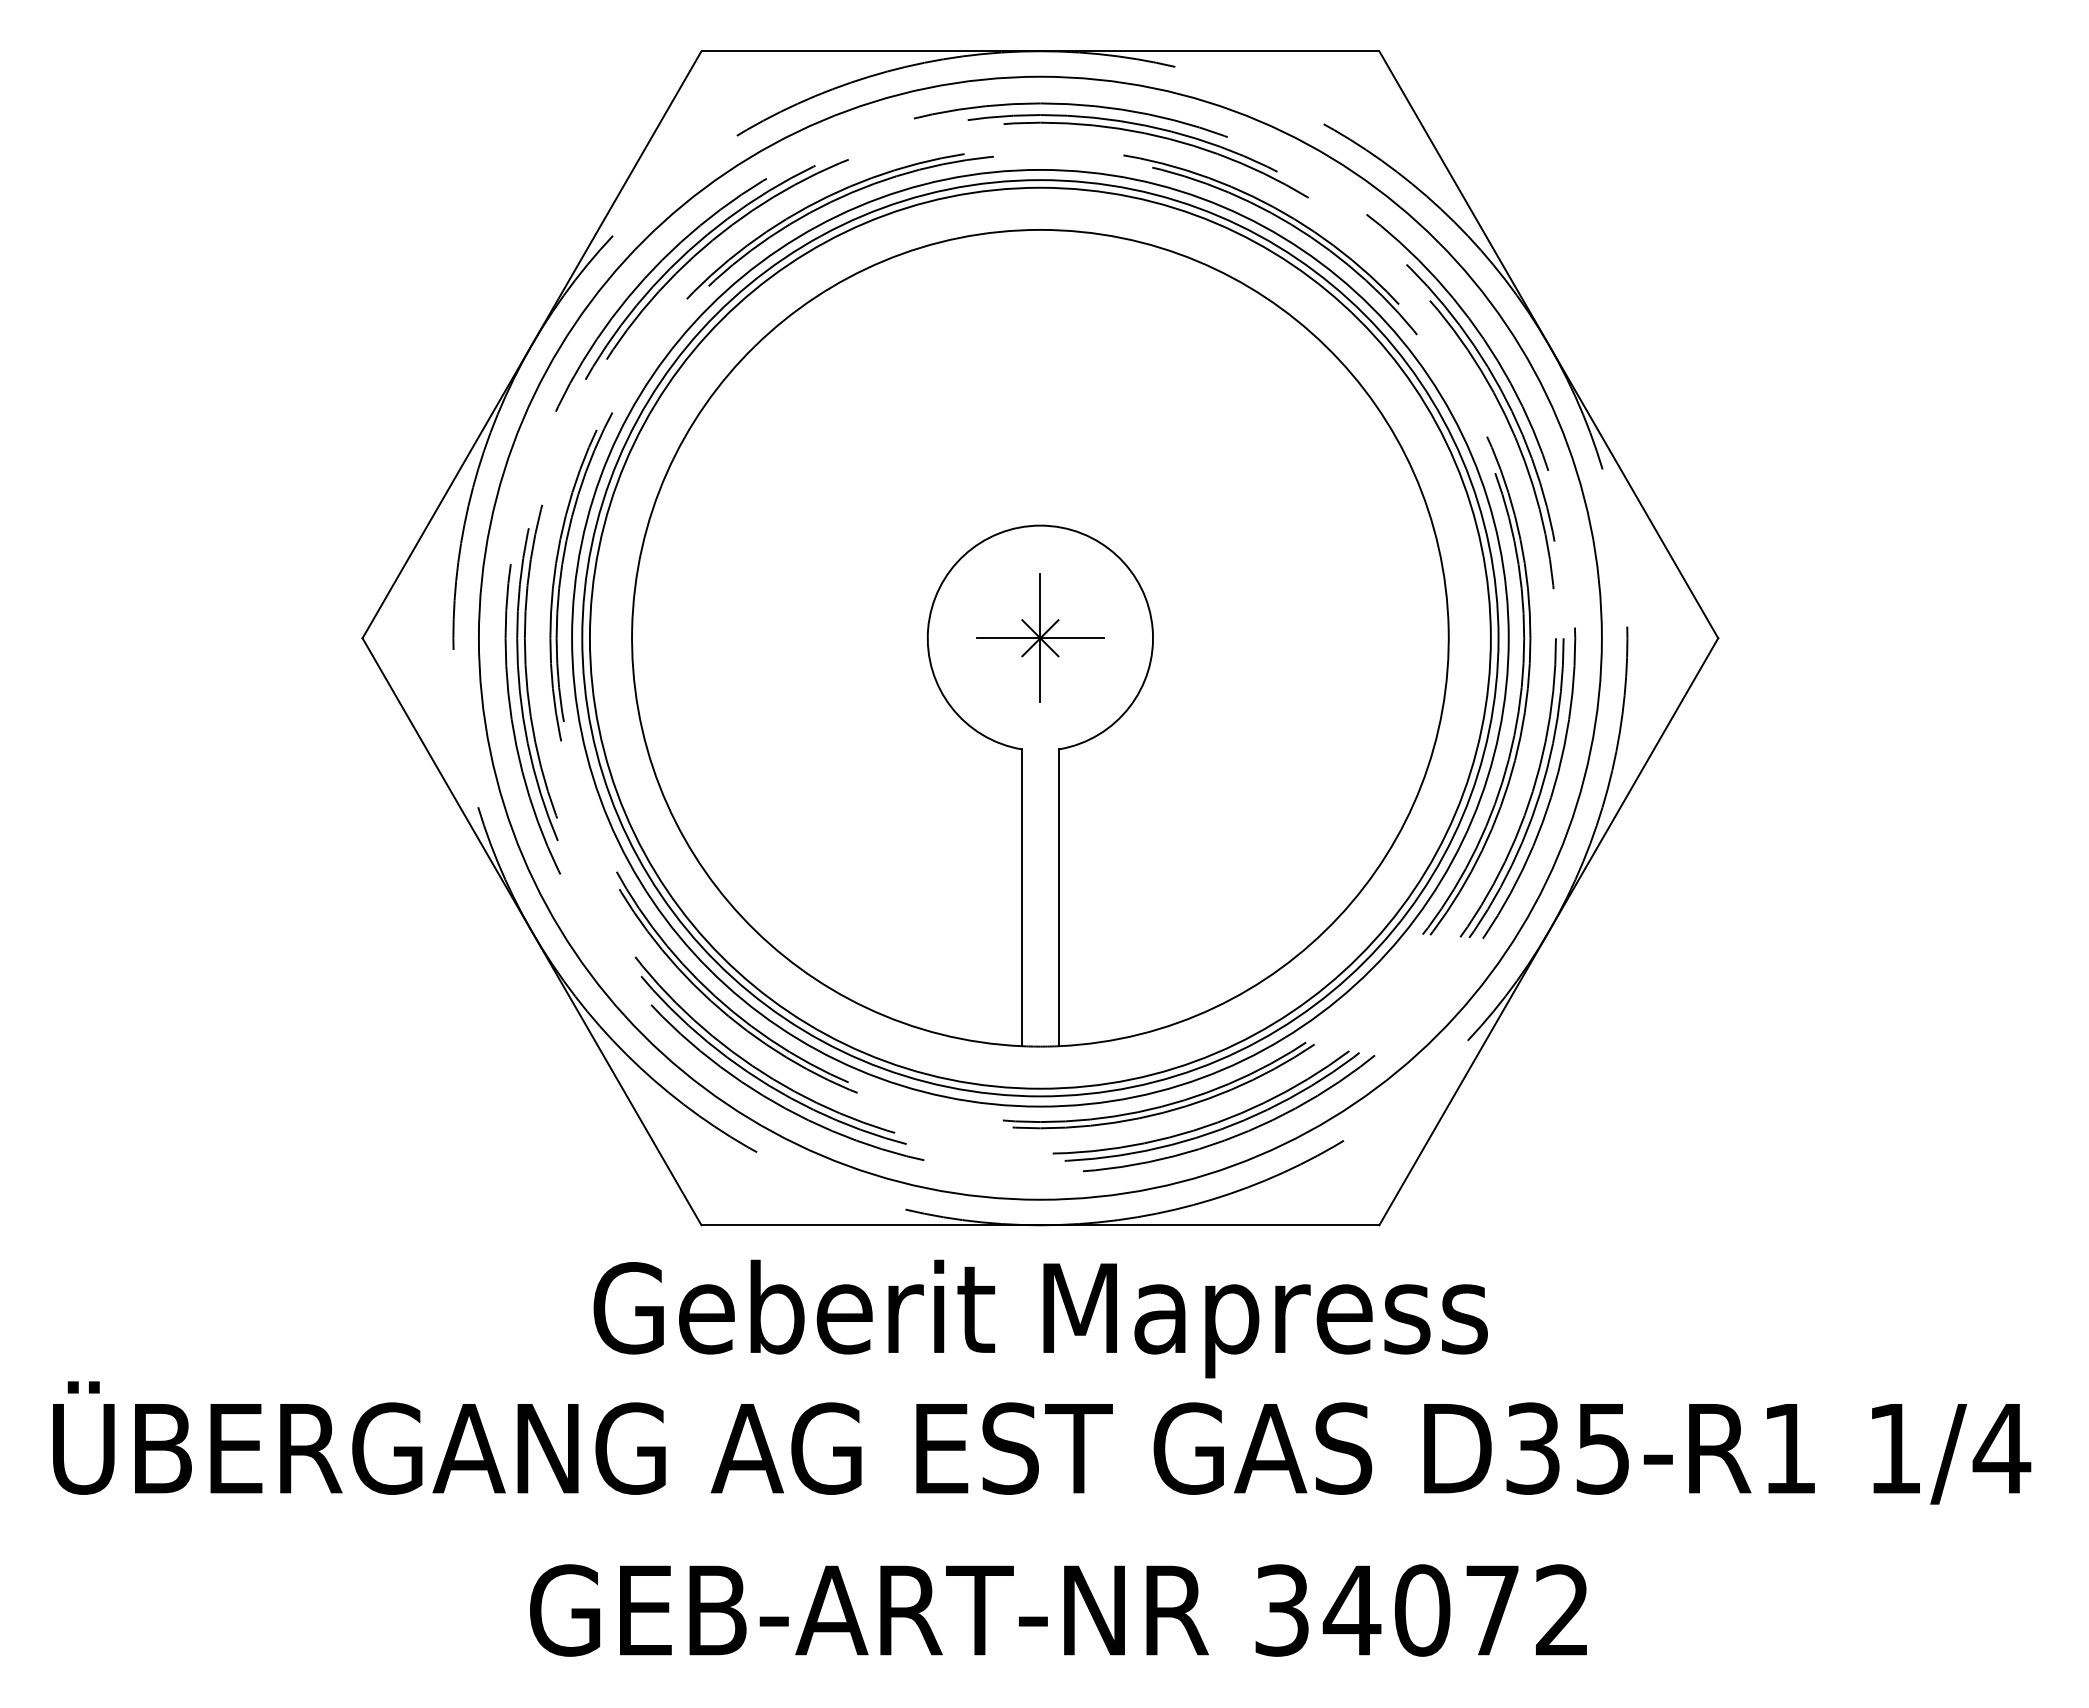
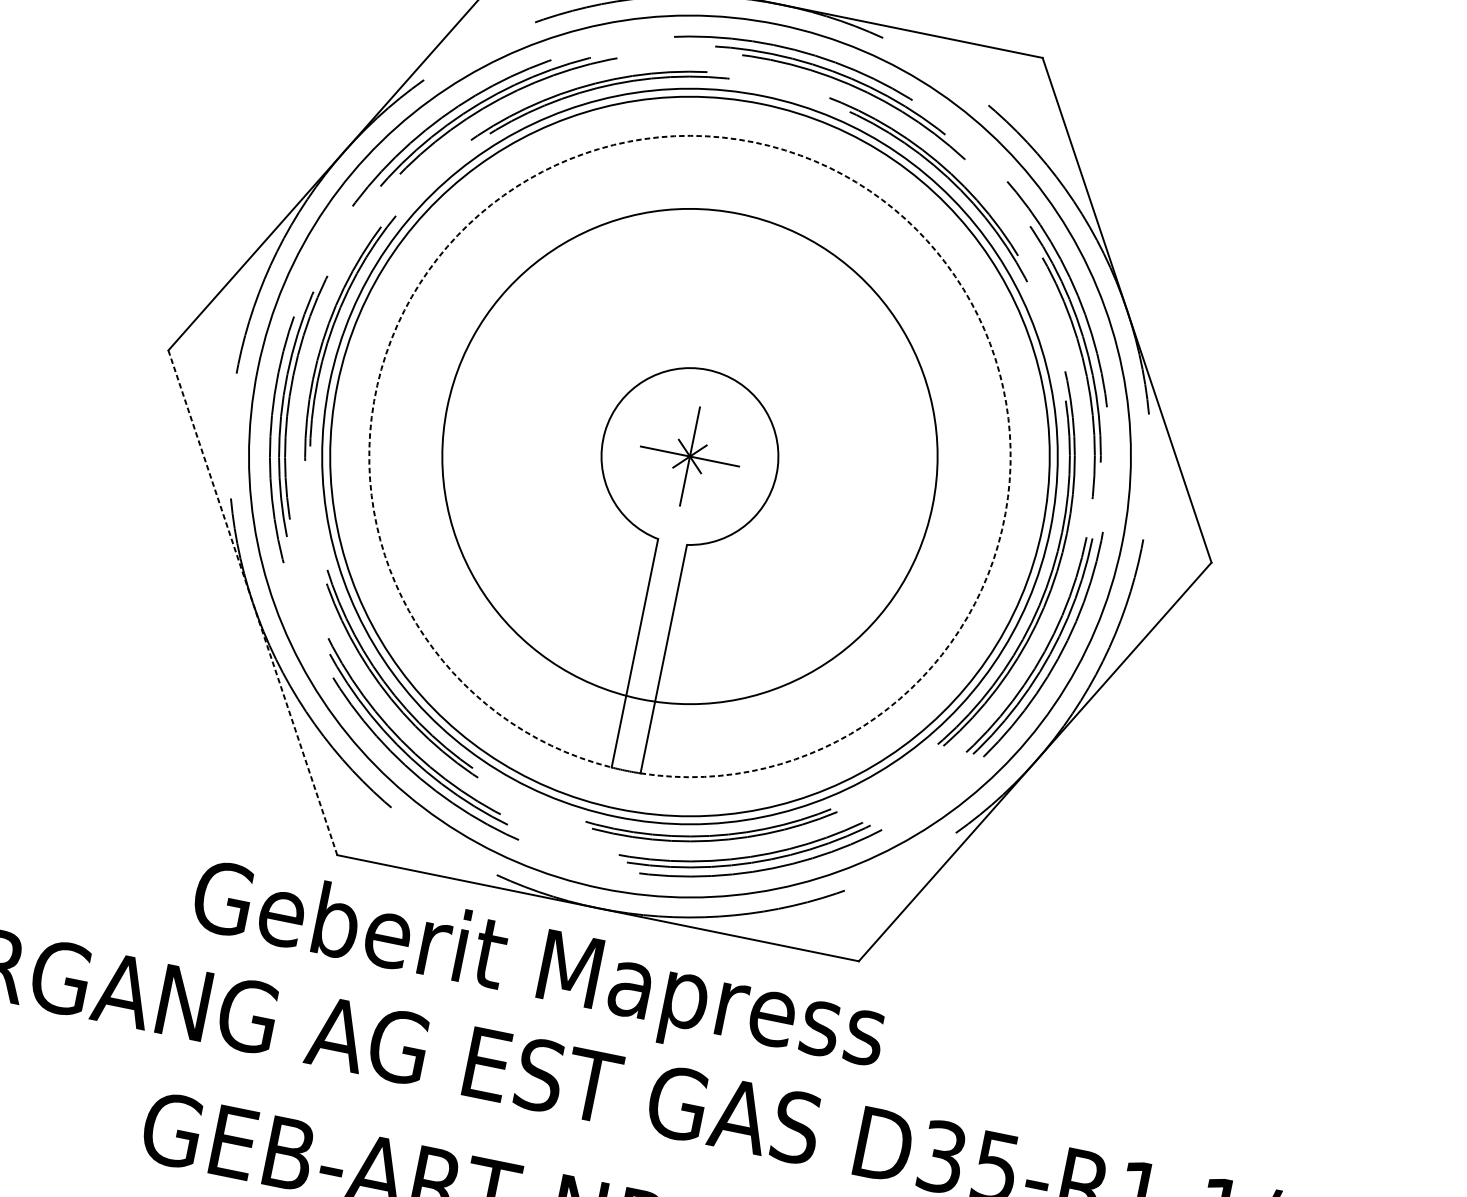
arc: (1040, 229) -> (754, 142), solid -> dashed
circle: (1039, 637) -> (689, 455), size x0.7
line: (532, 931) -> (253, 602), solid -> dashed
text: (1040, 1318) -> (538, 970), moved

